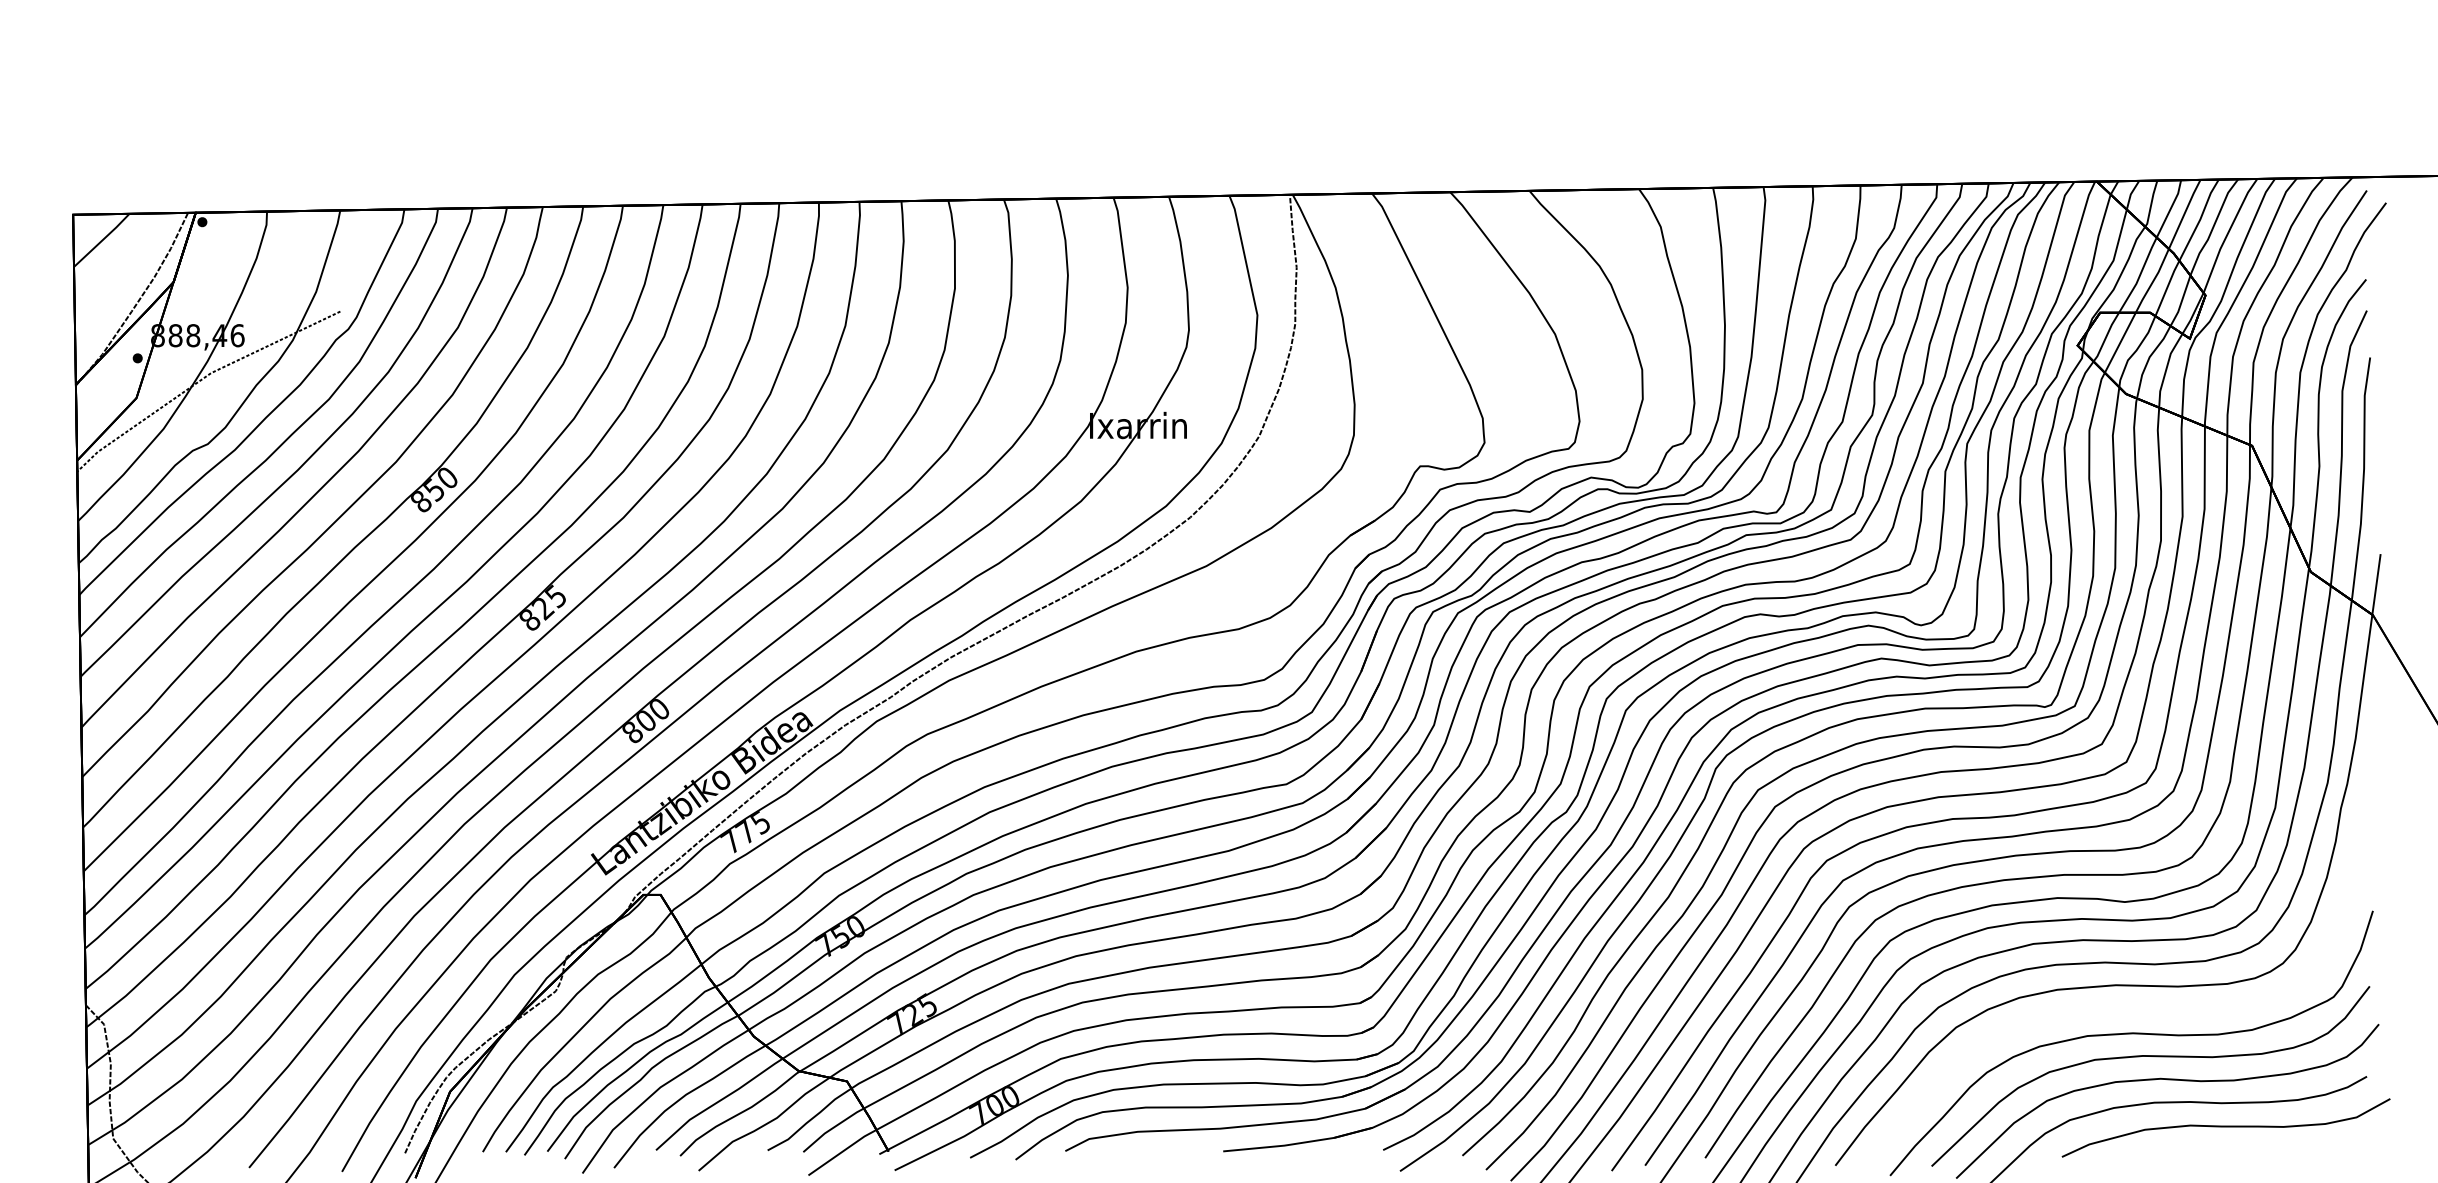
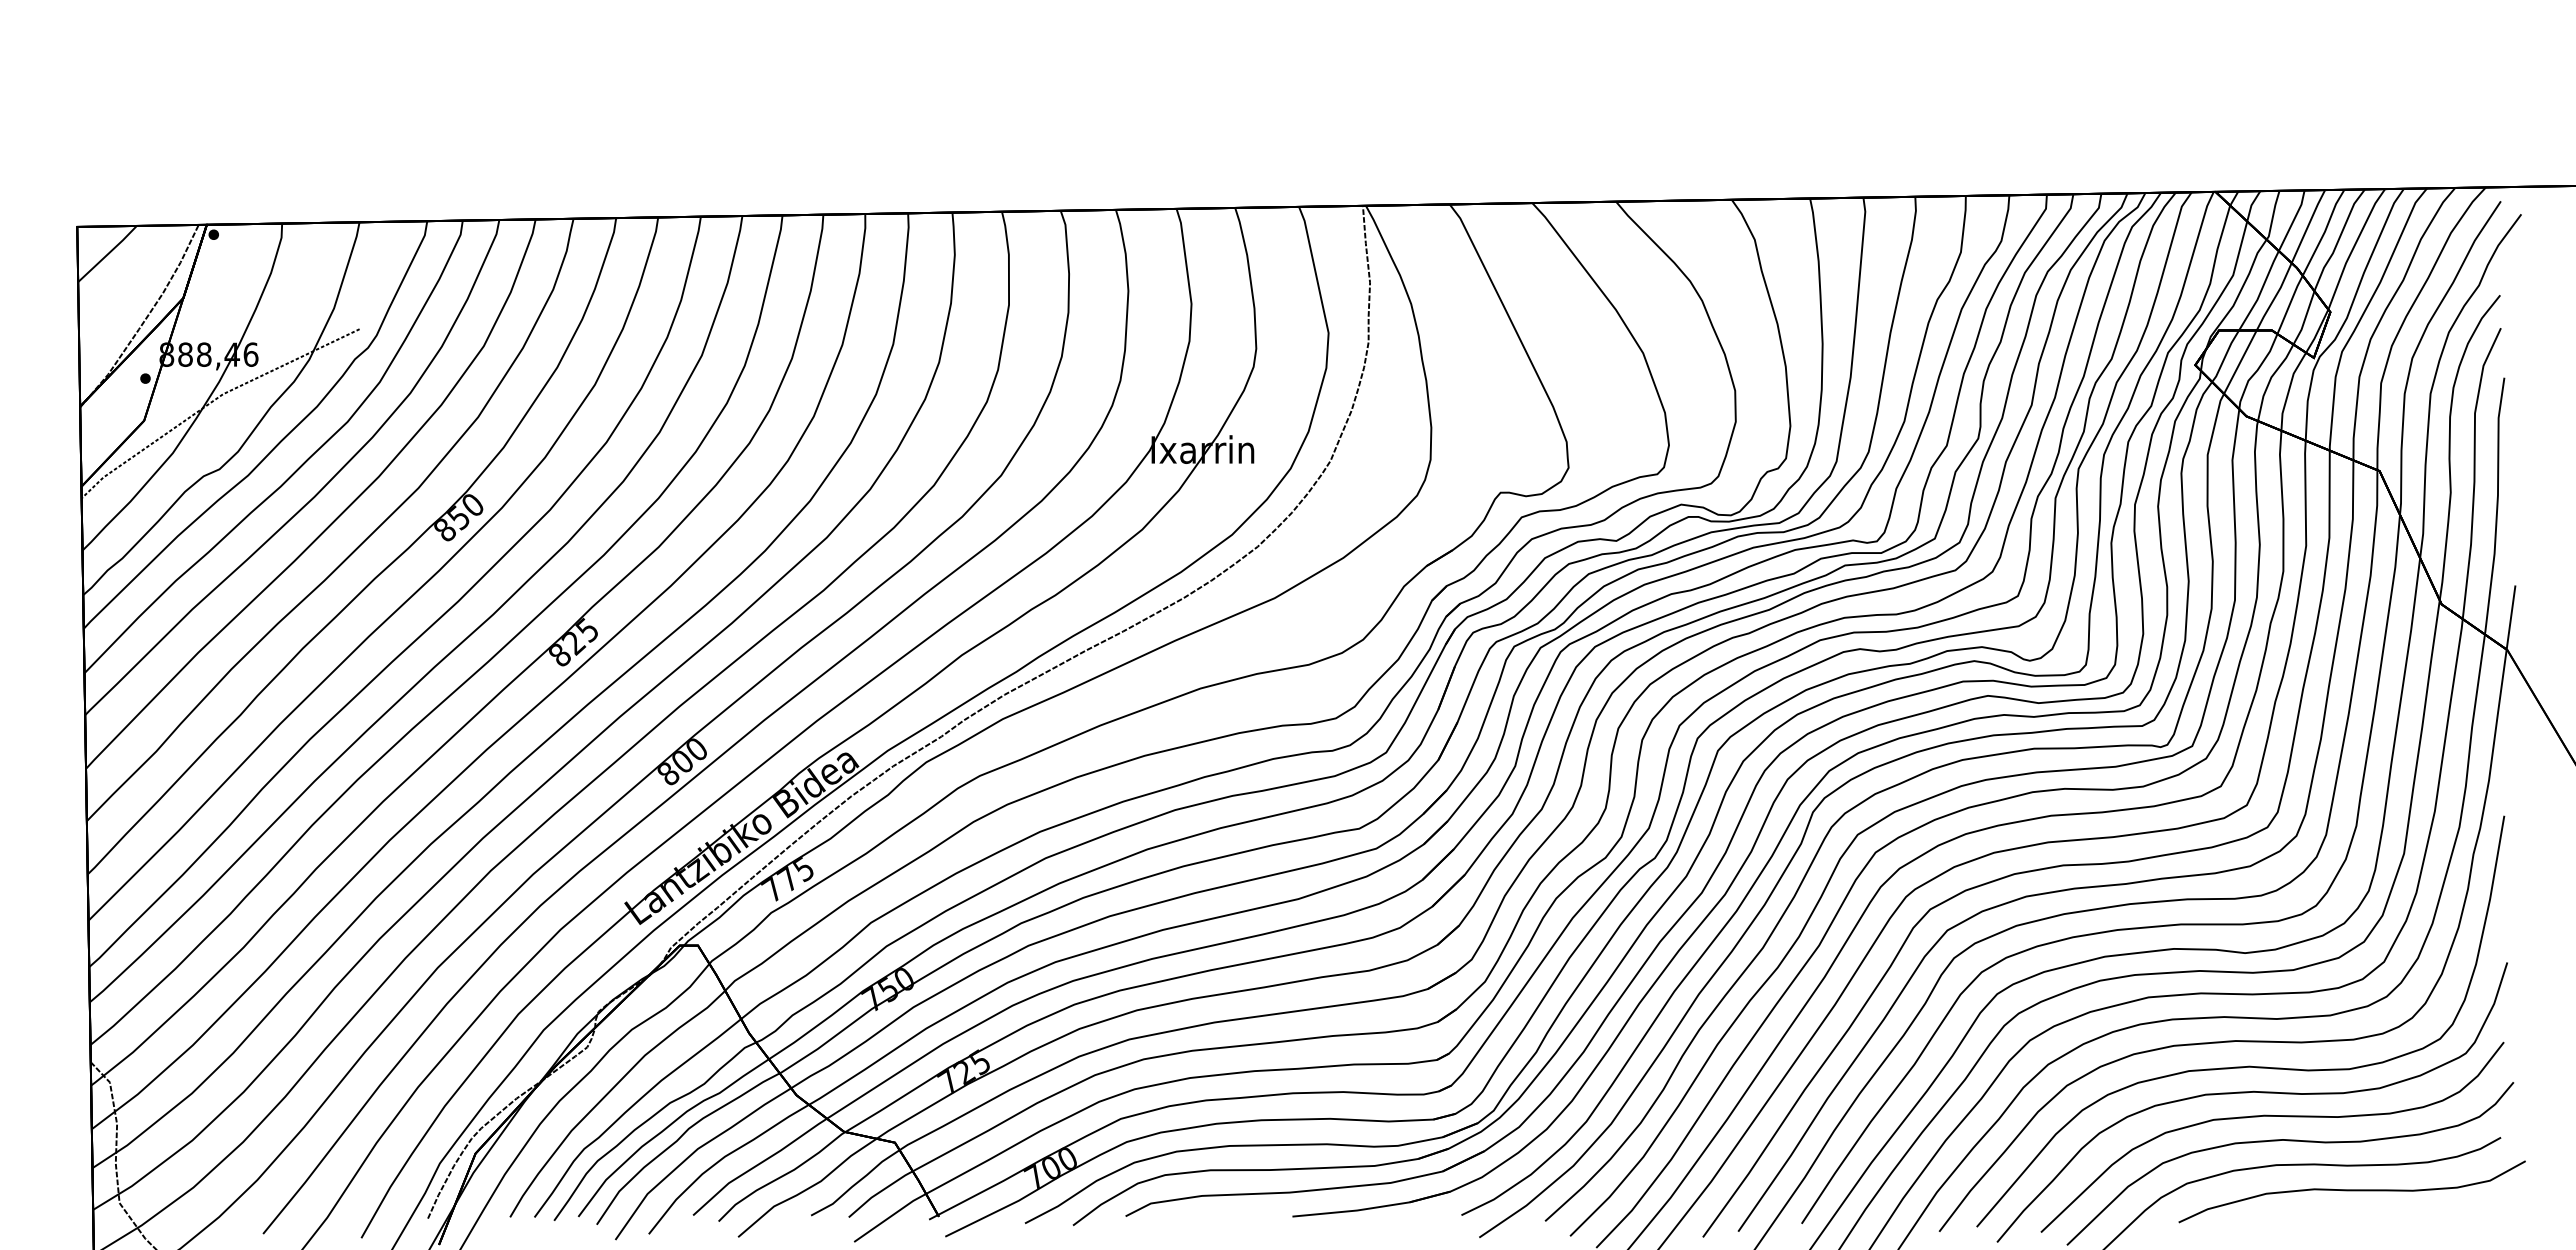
curve: (2128, 1008) -> (2248, 1065), added

